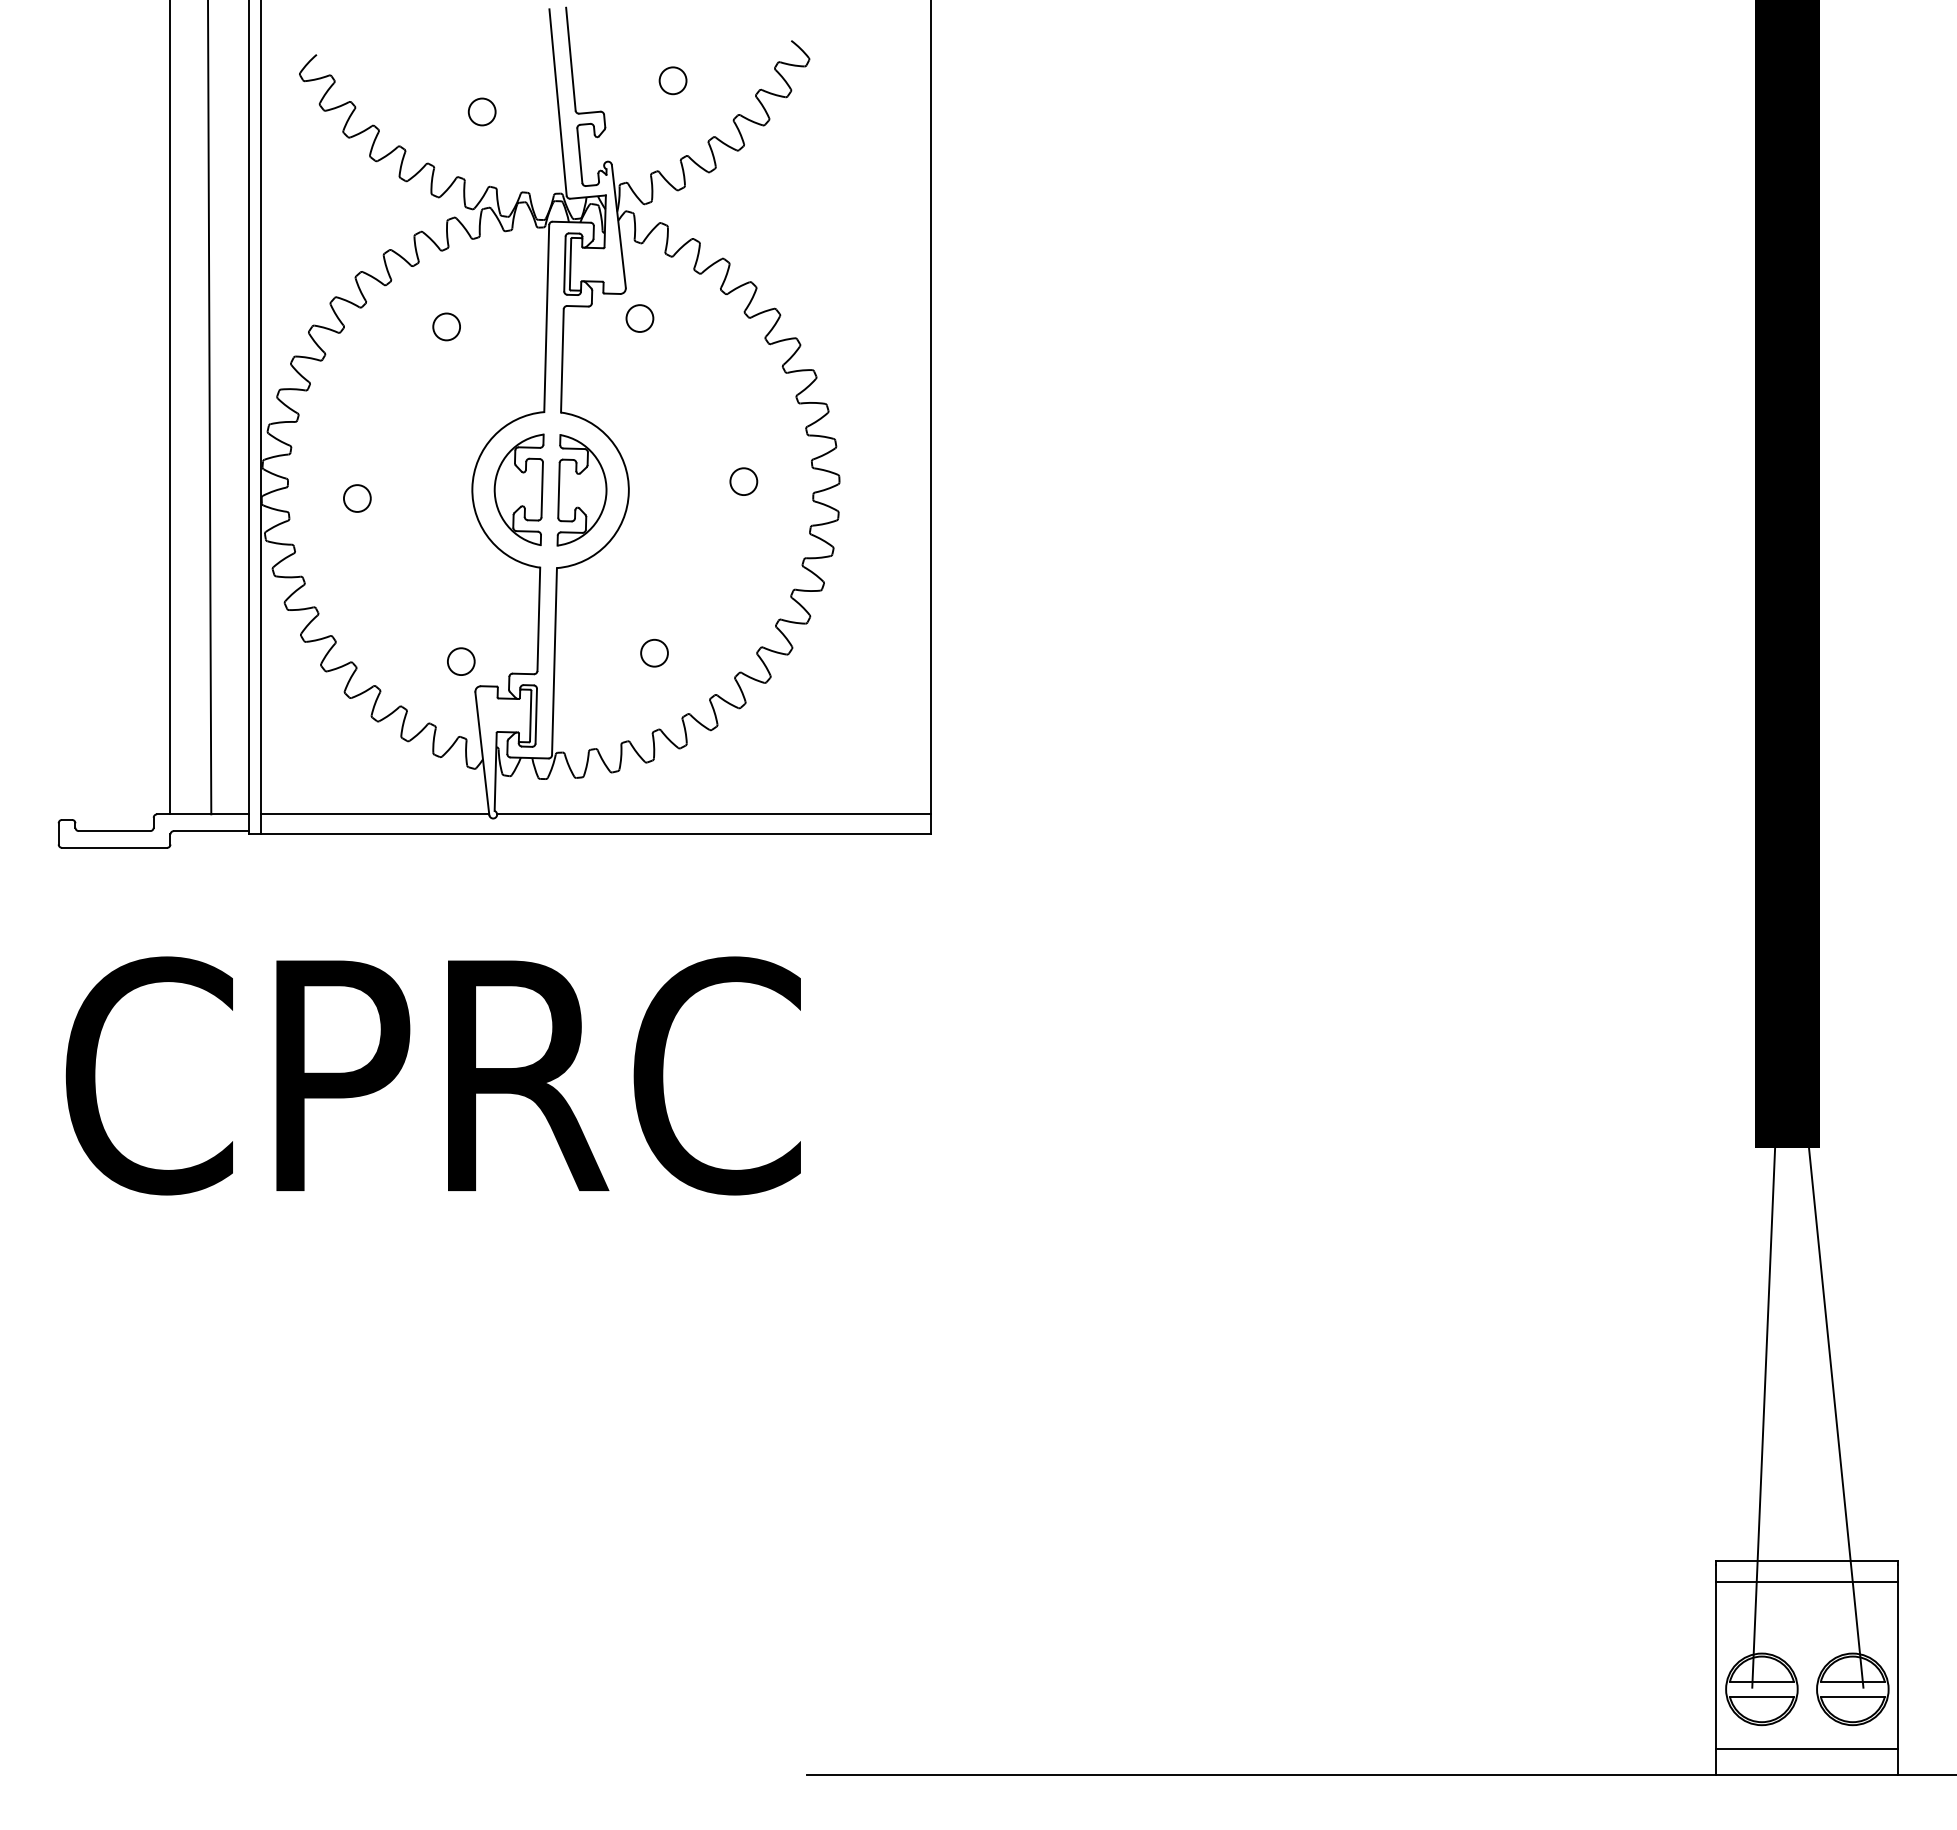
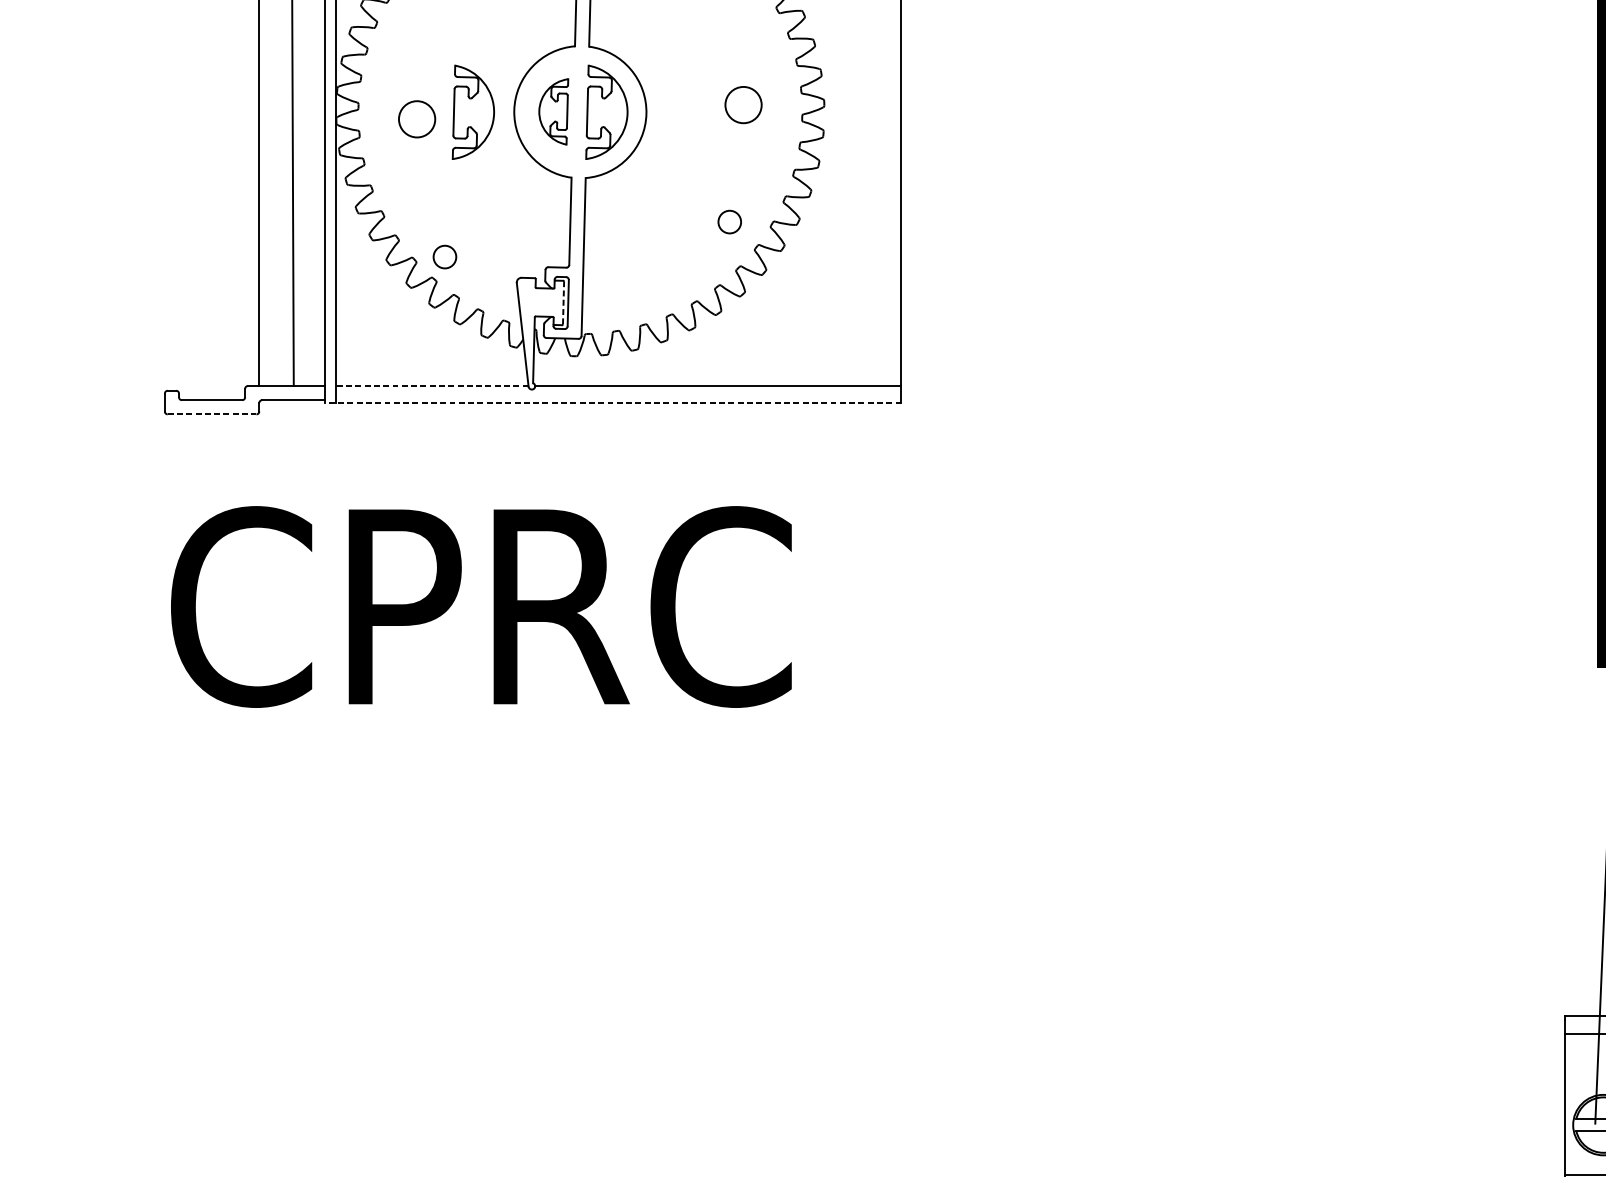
circle: (743, 481) -> (743, 104), size x1.6
part: (518, 489) -> (553, 111), size x0.7
part: (423, 490) -> (473, 112), added
circle: (357, 498) -> (417, 119), size x1.6
circle: (654, 652) -> (729, 221), moved
circle: (461, 661) -> (445, 256), moved
line: (530, 715) -> (563, 302), solid -> dashed
line: (374, 814) -> (431, 386), solid -> dashed
line: (589, 833) -> (613, 402), solid -> dashed
line: (114, 847) -> (212, 414), solid -> dashed

